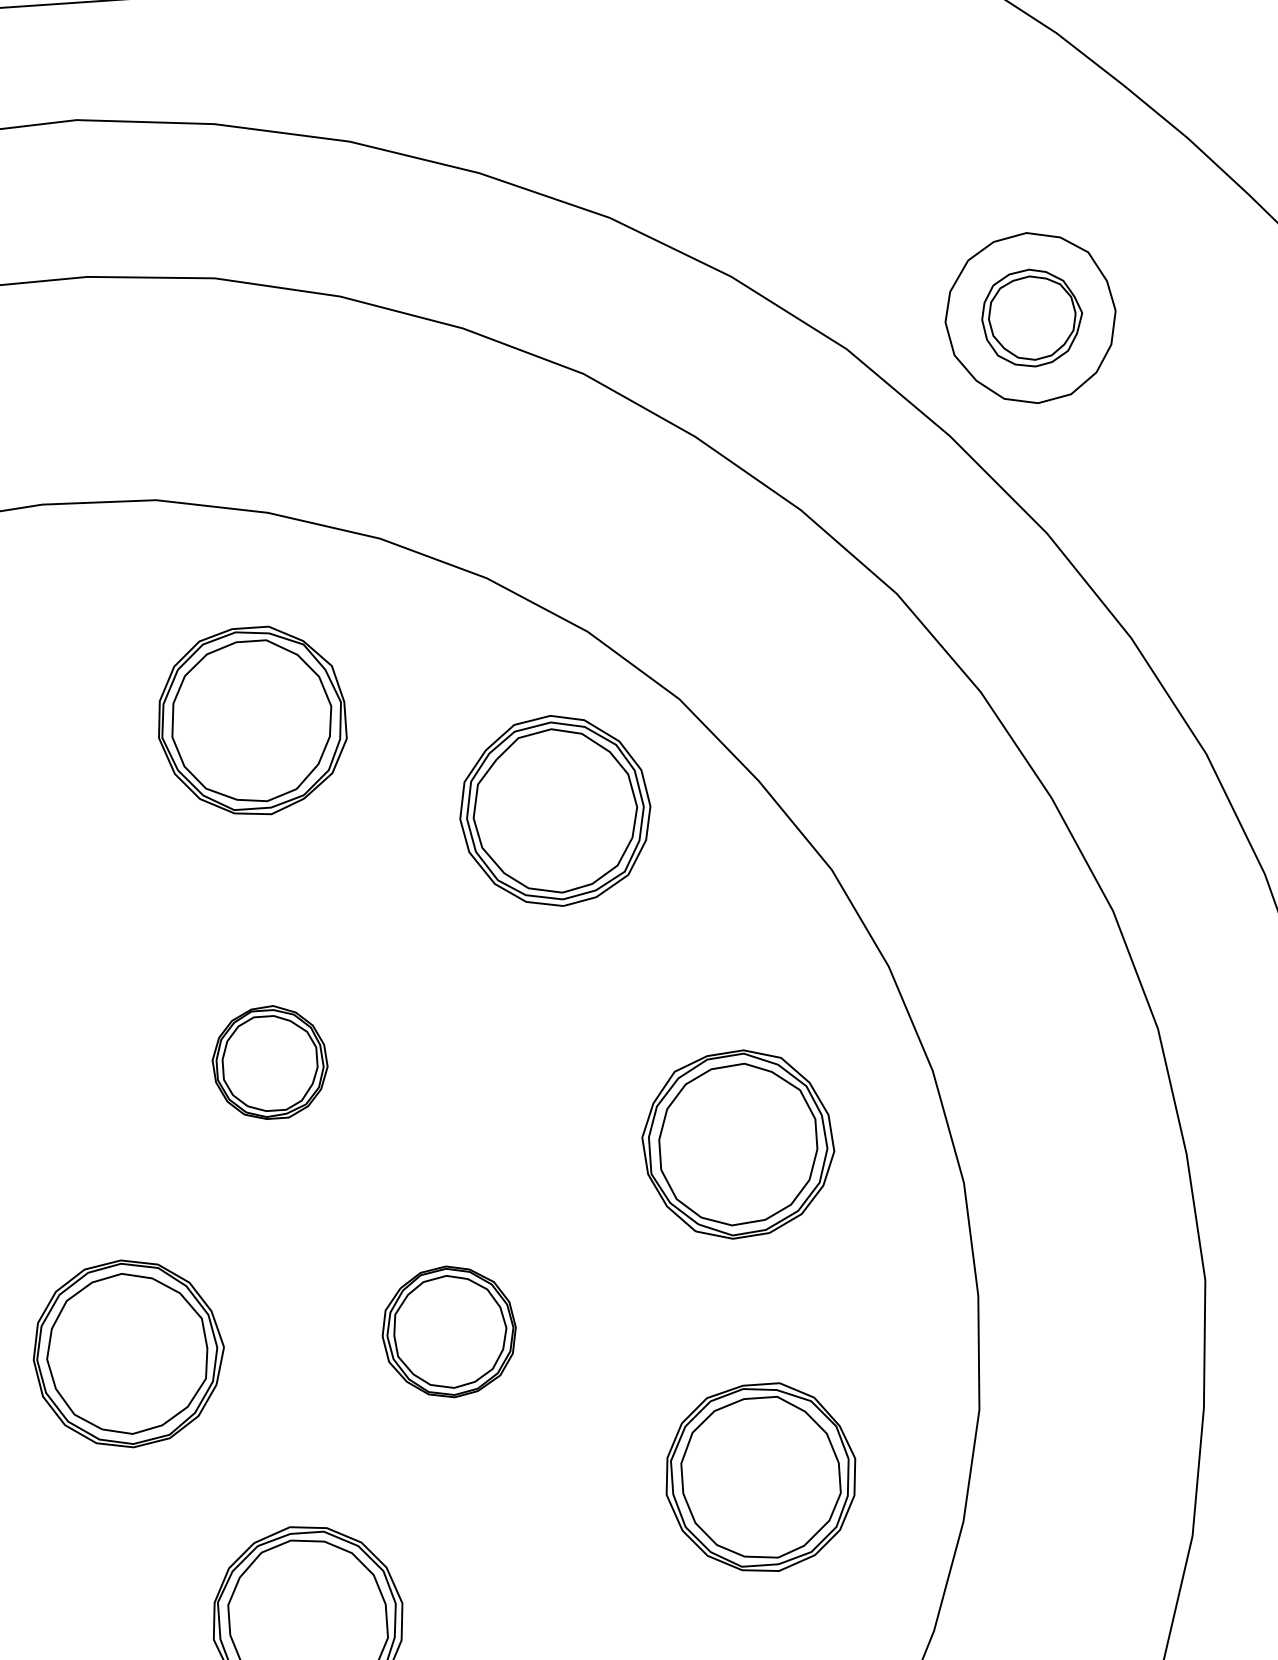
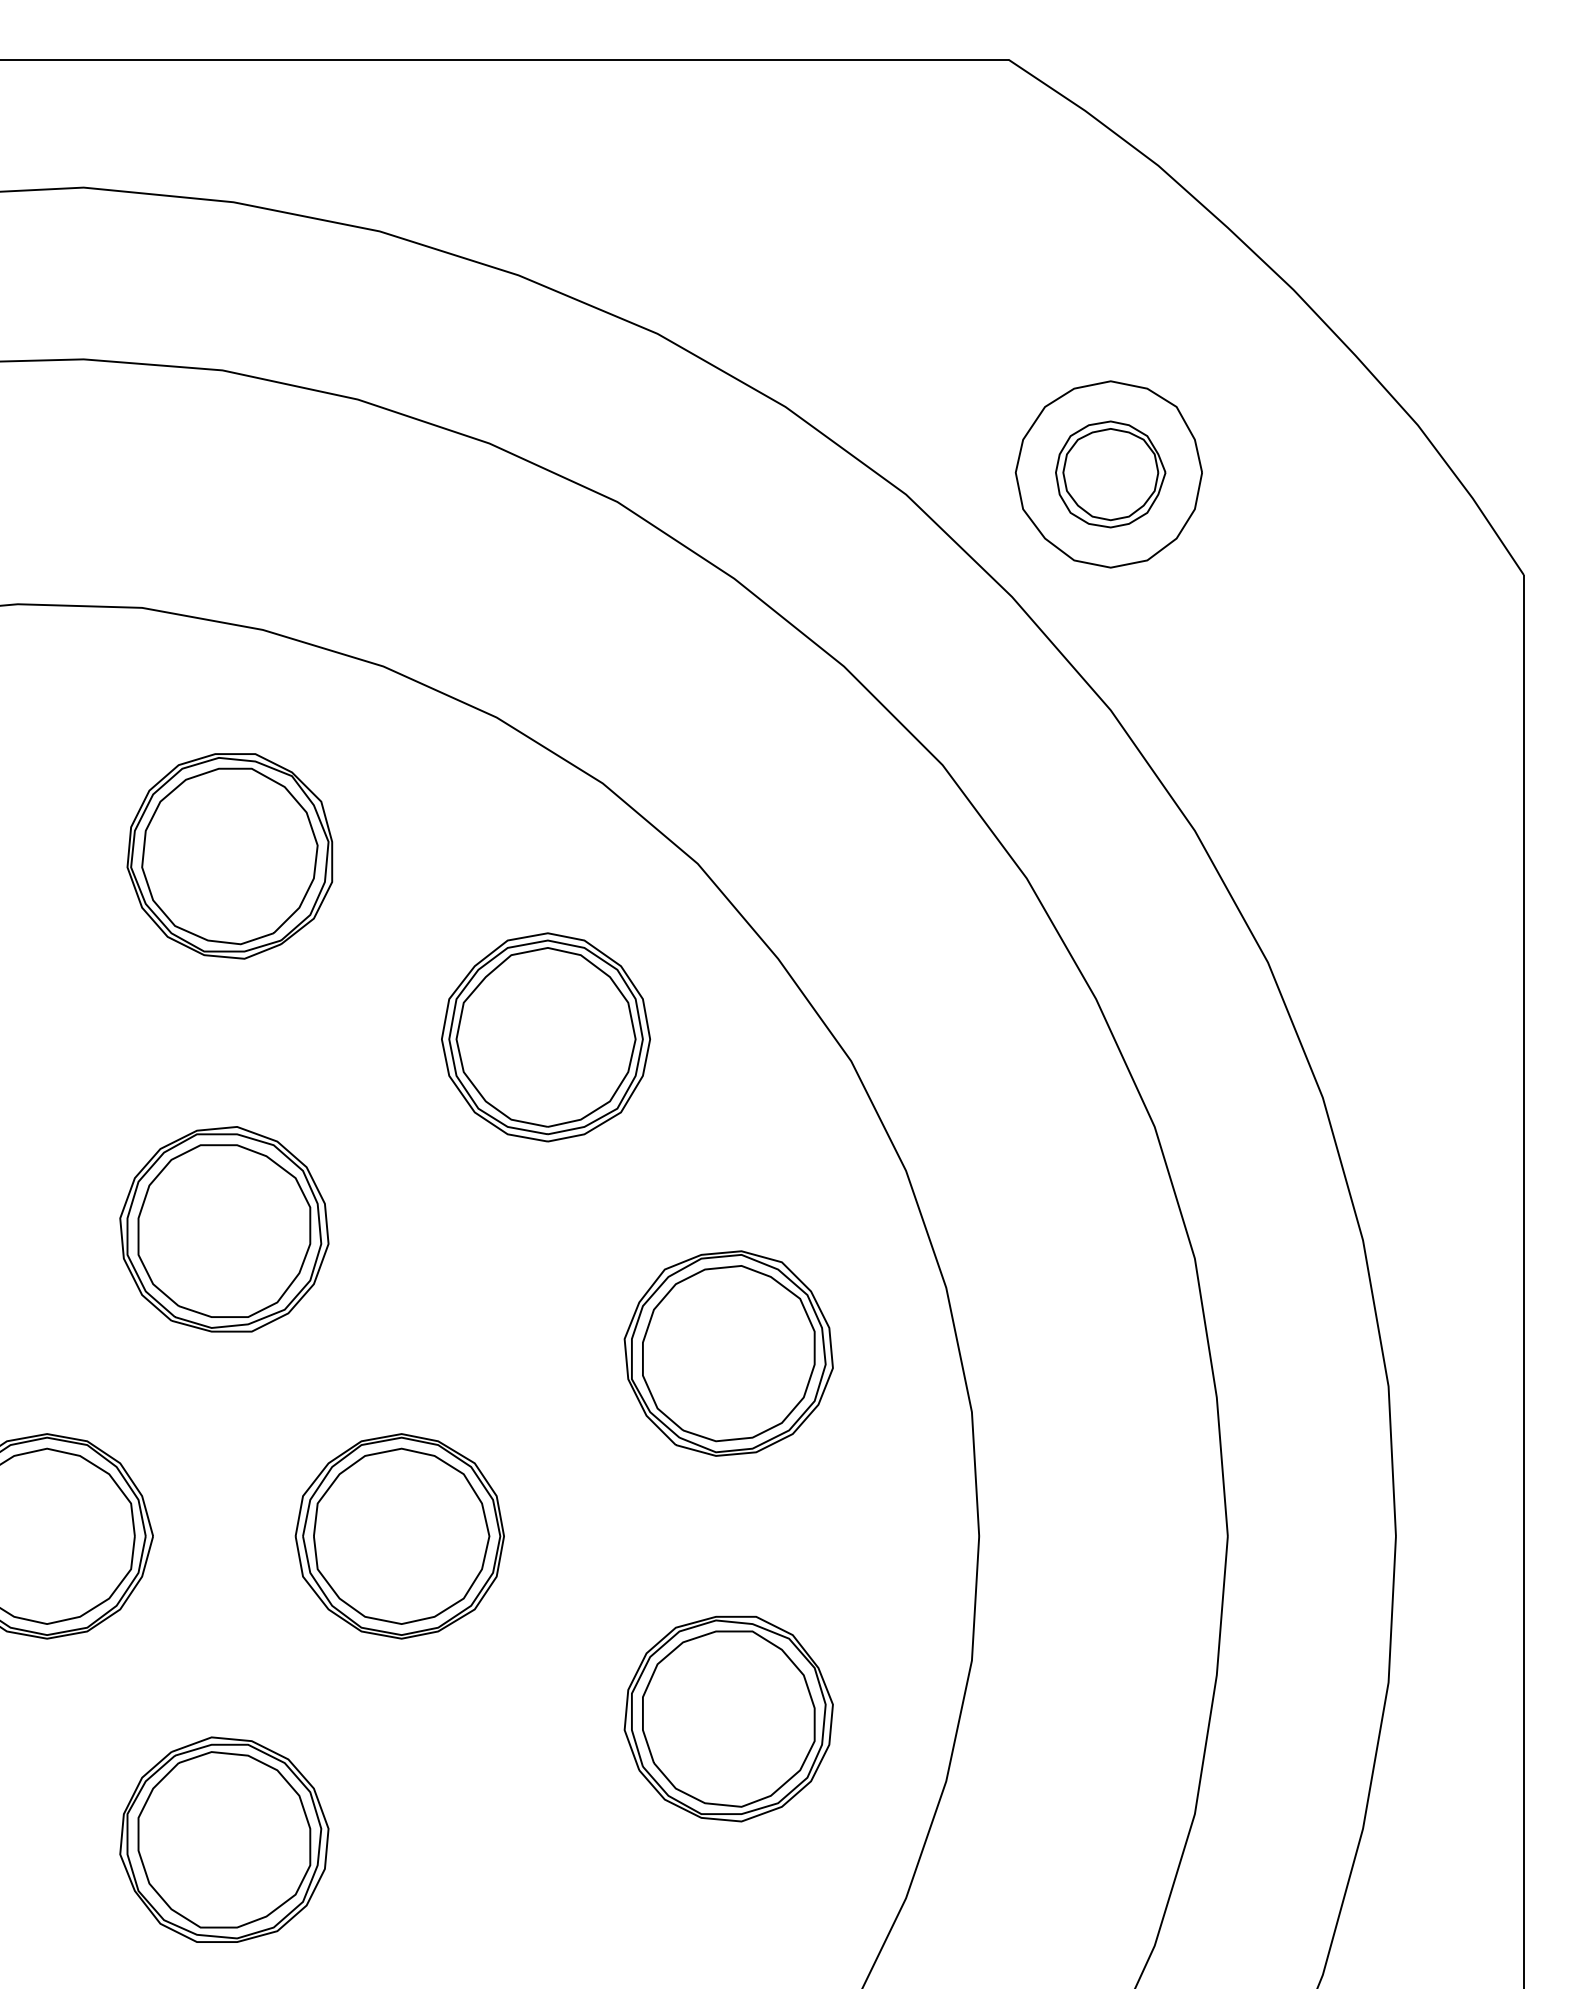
part: (554, 811) -> (545, 1037), moved
part: (270, 1062) -> (224, 1229), size x1.67
part: (449, 1332) -> (399, 1536), size x1.43

